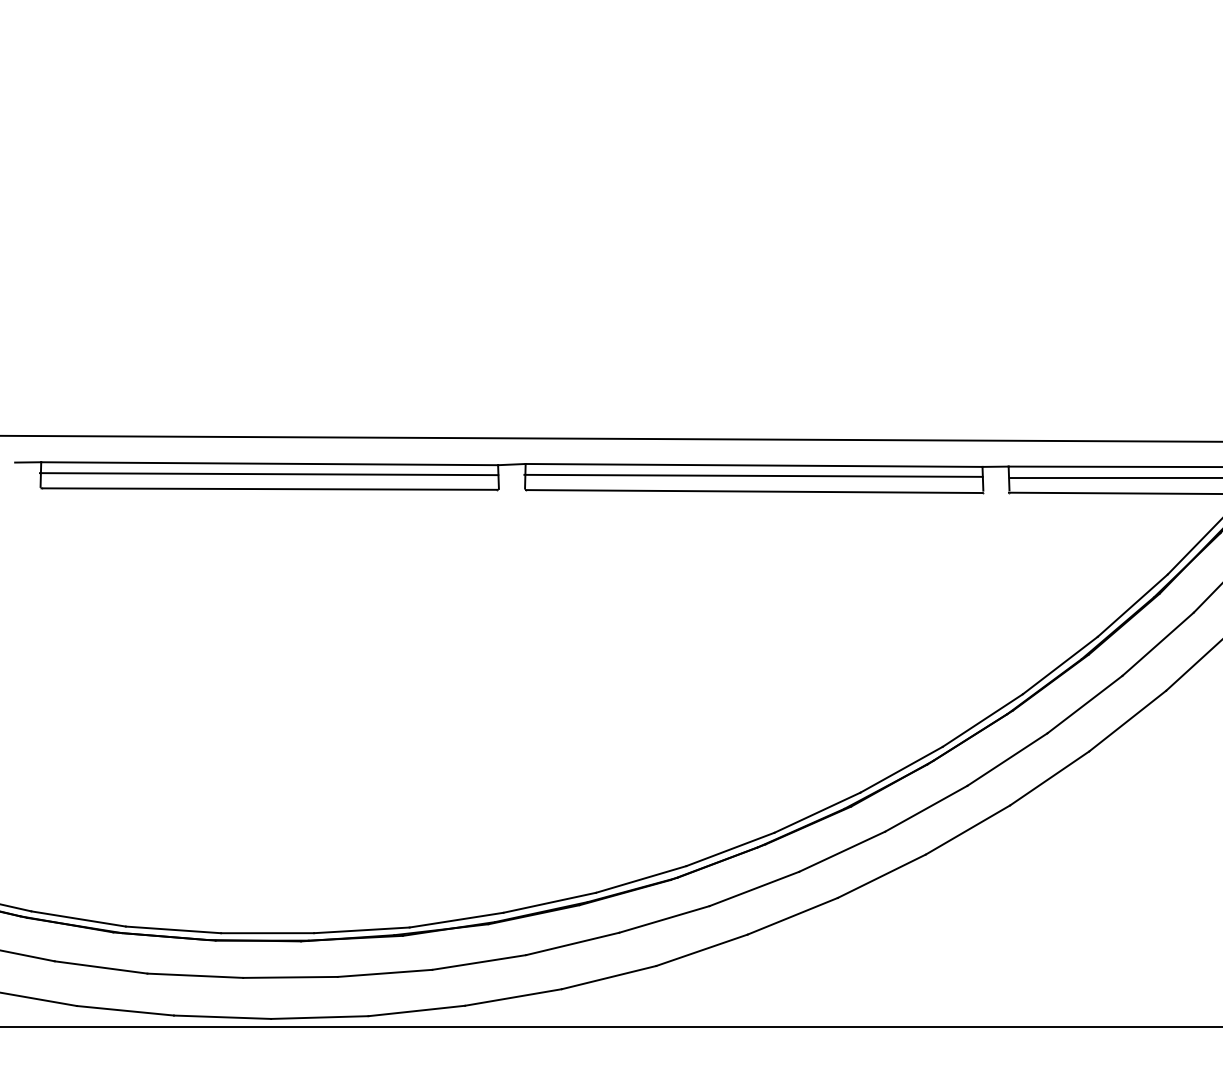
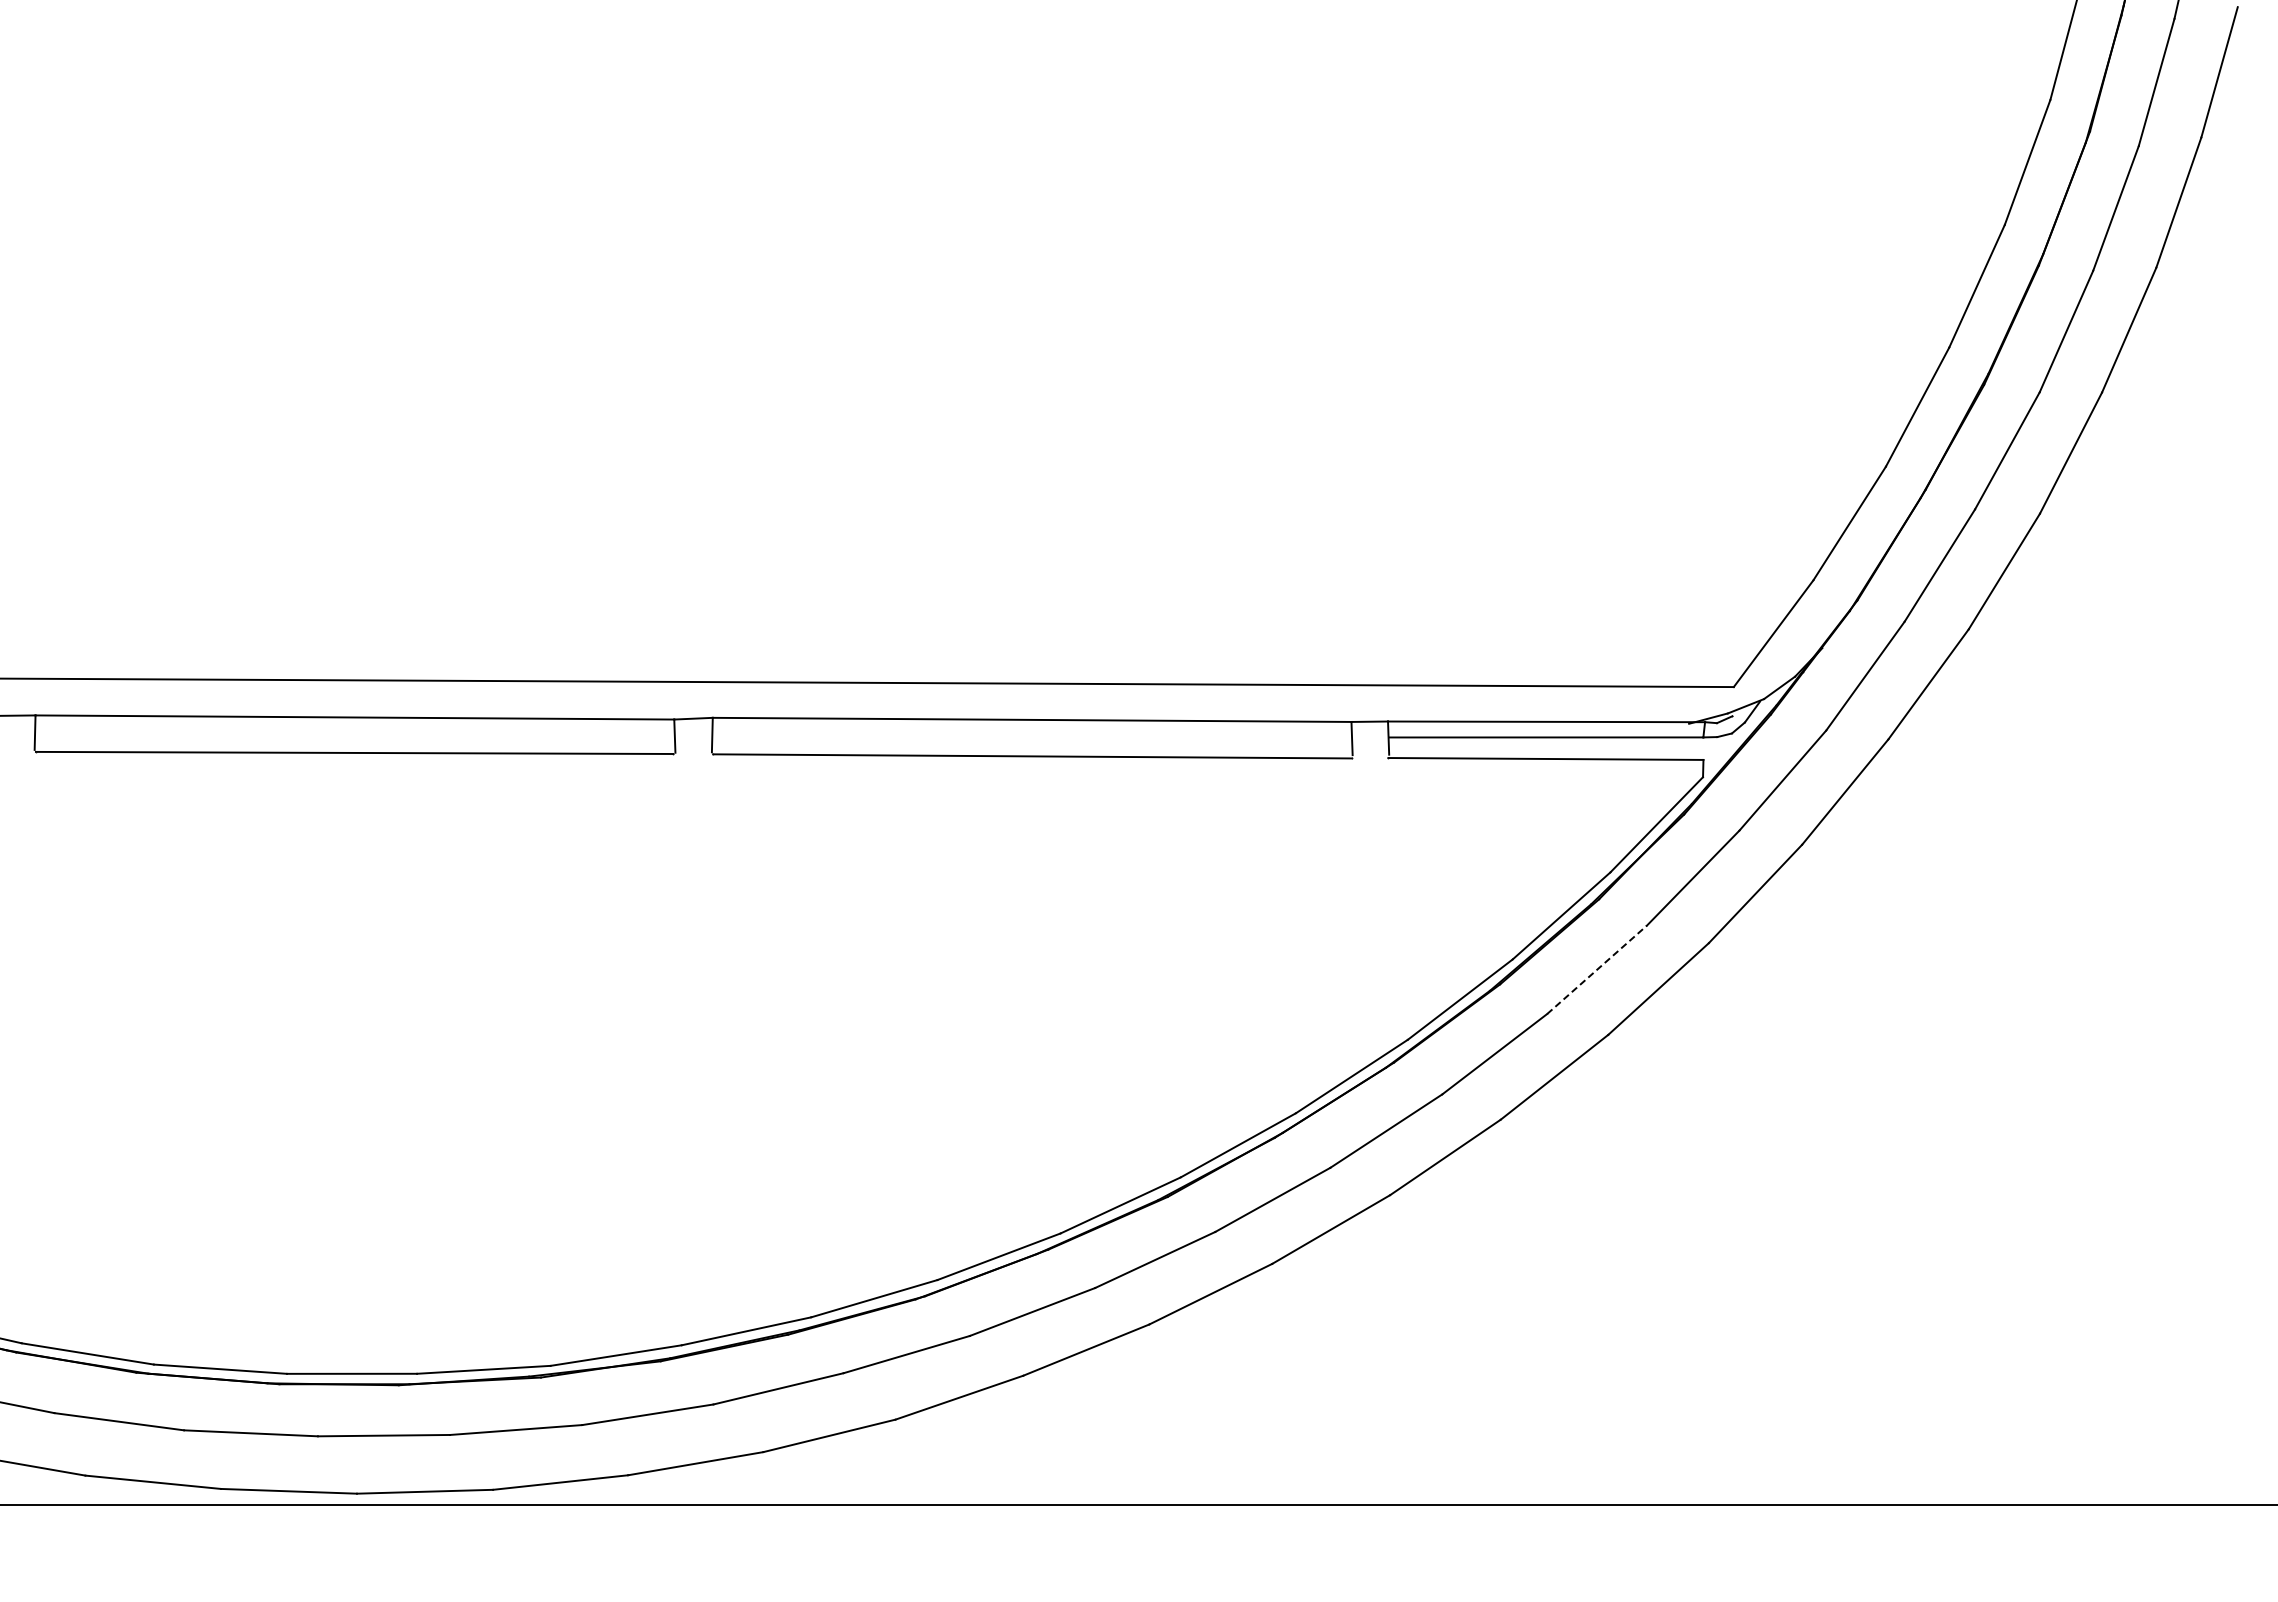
line: (268, 473) -> (353, 731), removed
line: (753, 475) -> (1031, 734), removed
line: (1158, 643) -> (1597, 969), solid -> dashed

